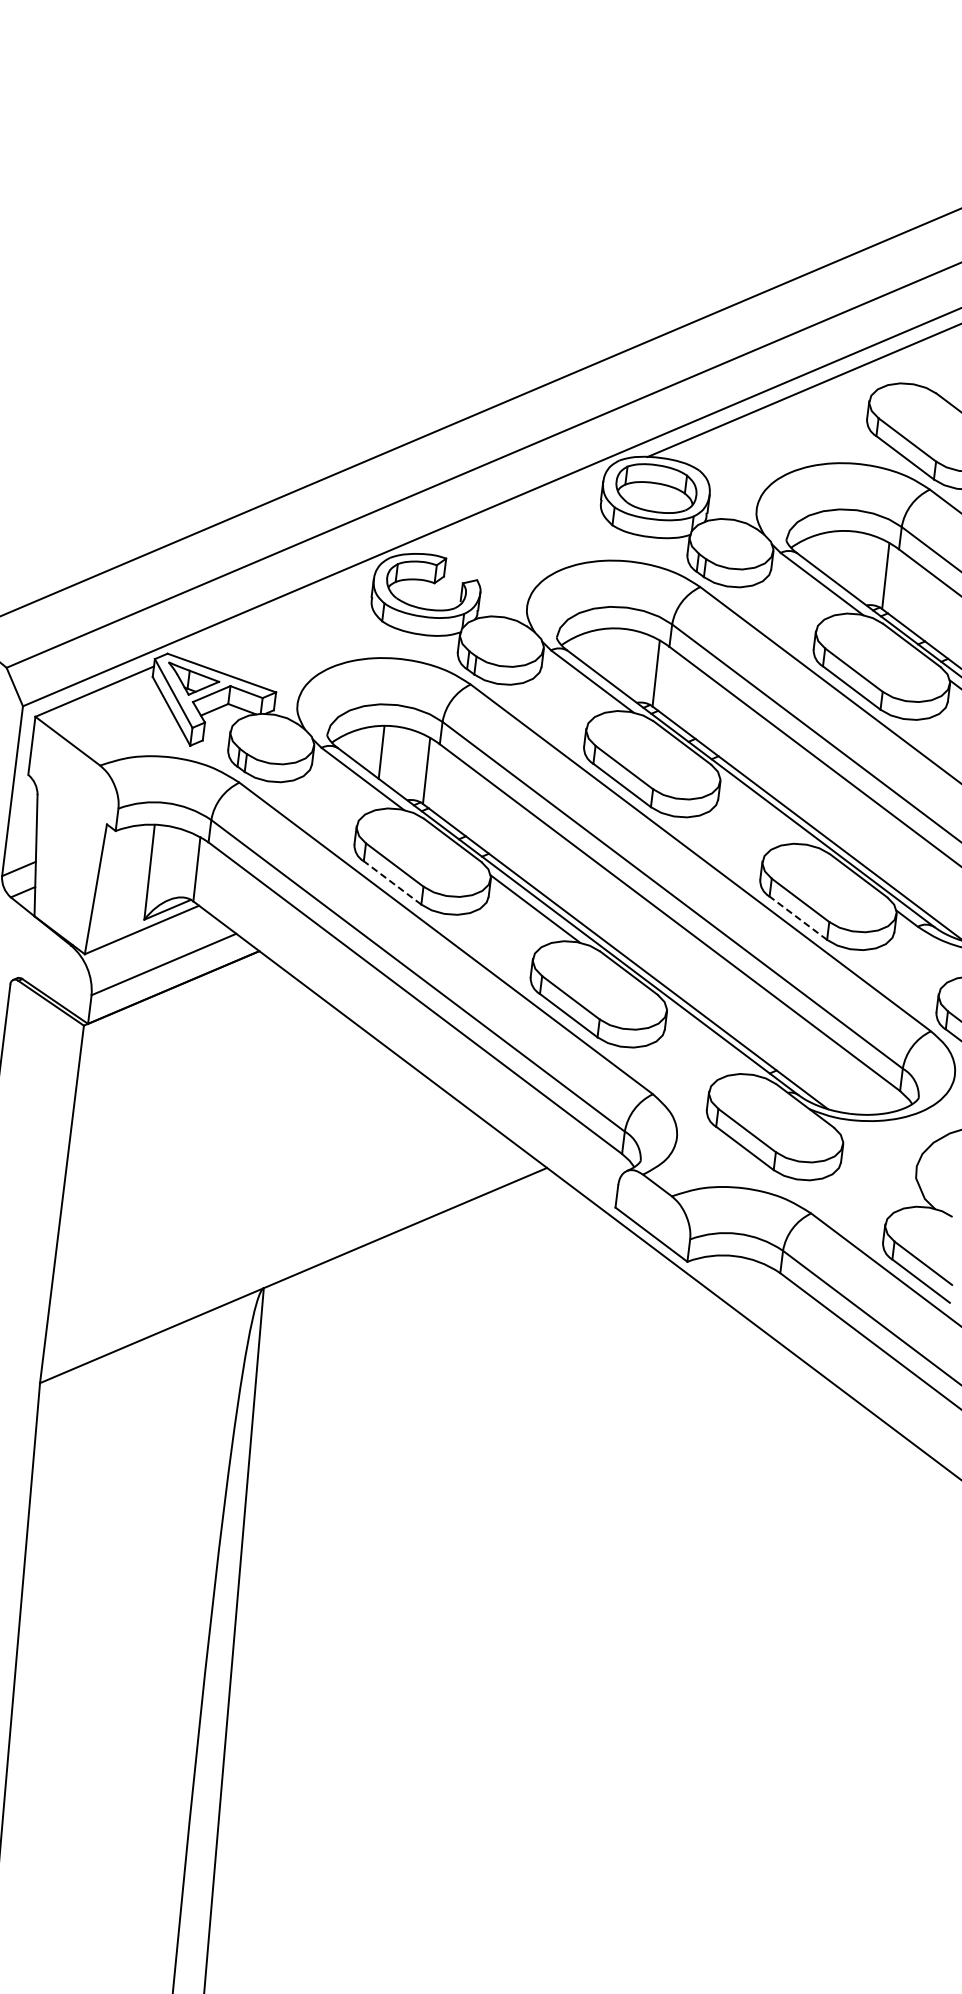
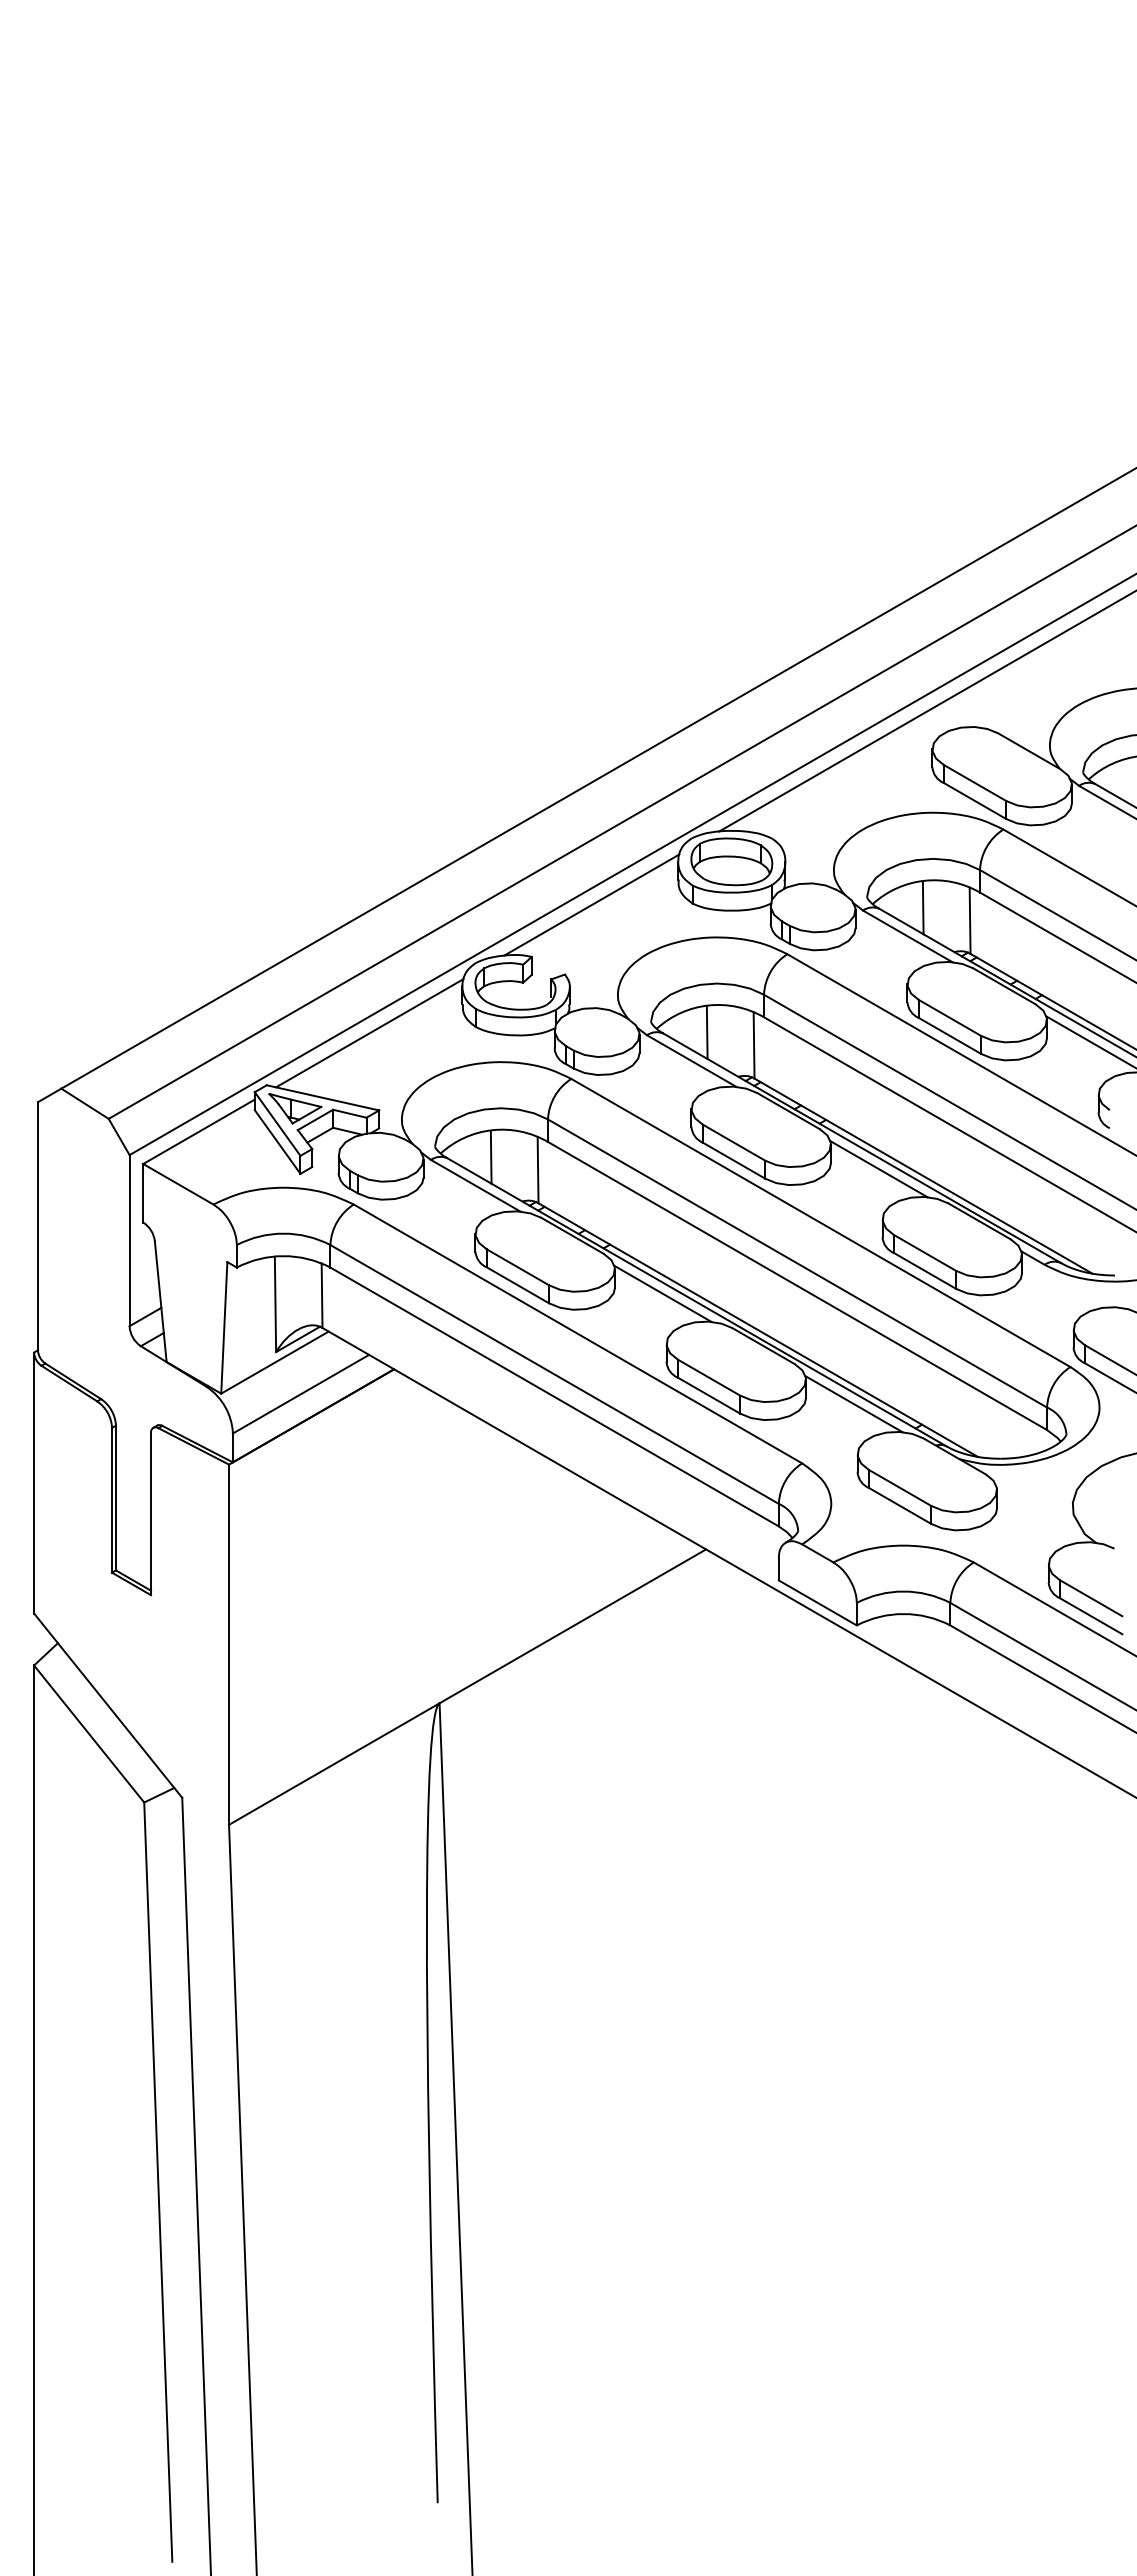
line: (511, 513) -> (591, 904), added
line: (840, 557) -> (922, 907), added
line: (275, 614) -> (369, 1033), added
line: (610, 654) -> (706, 1032), added
line: (764, 811) -> (878, 1169), added
line: (392, 883) -> (517, 1285), dashed -> solid
line: (797, 917) -> (924, 1270), dashed -> solid
line: (711, 1042) -> (853, 1404), added

